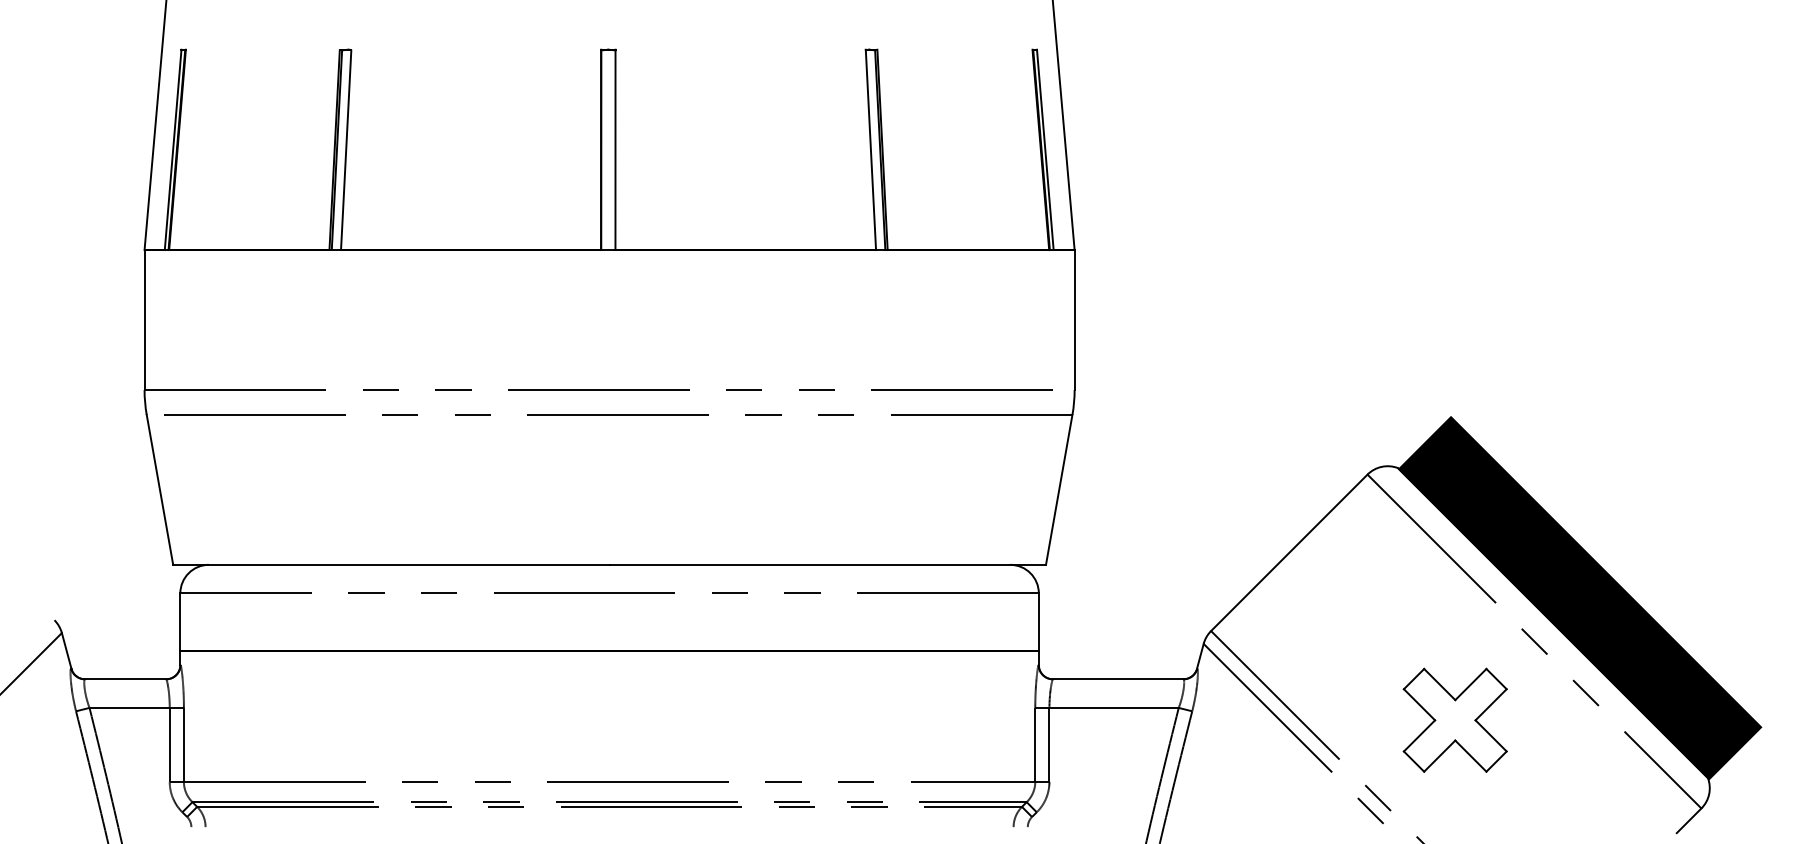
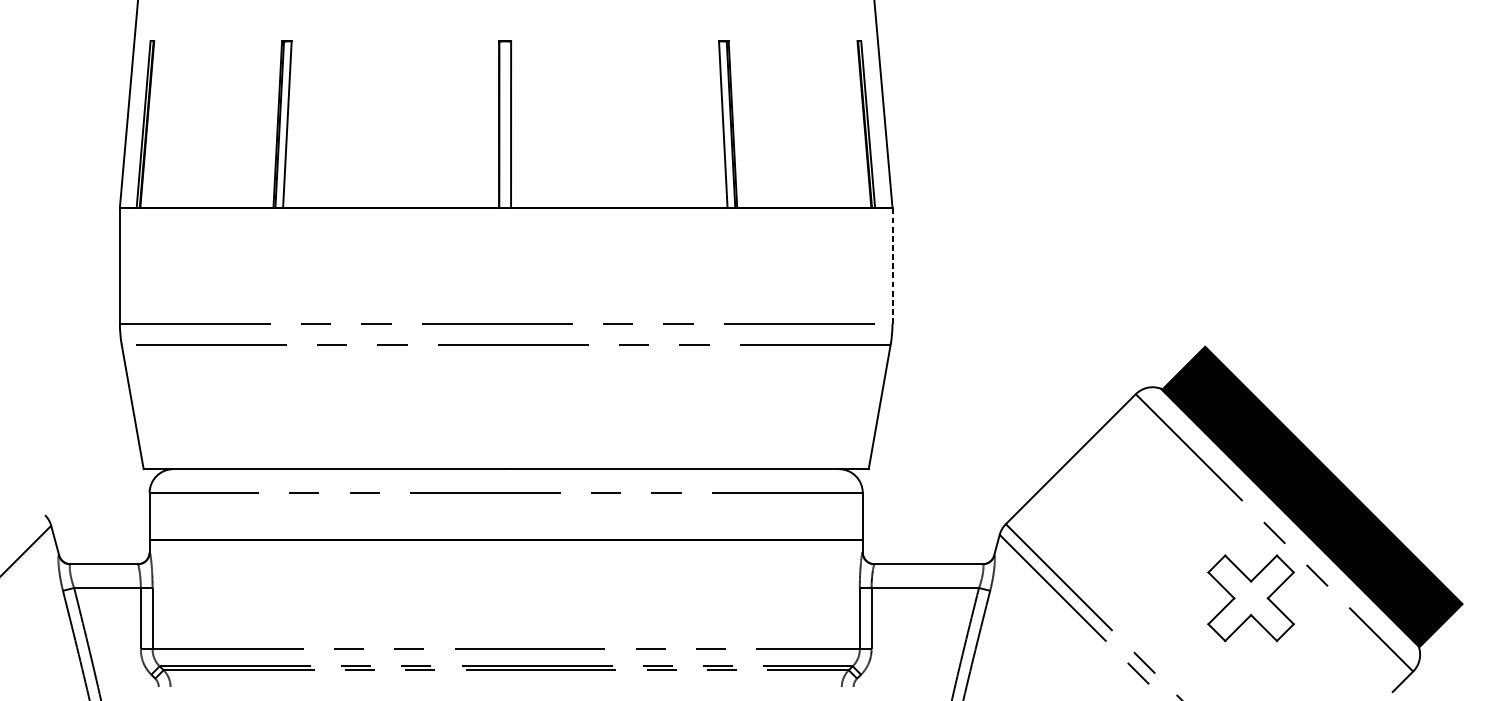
line: (1074, 320) -> (892, 266), solid -> dashed
part: (1454, 719) -> (1250, 597), moved

